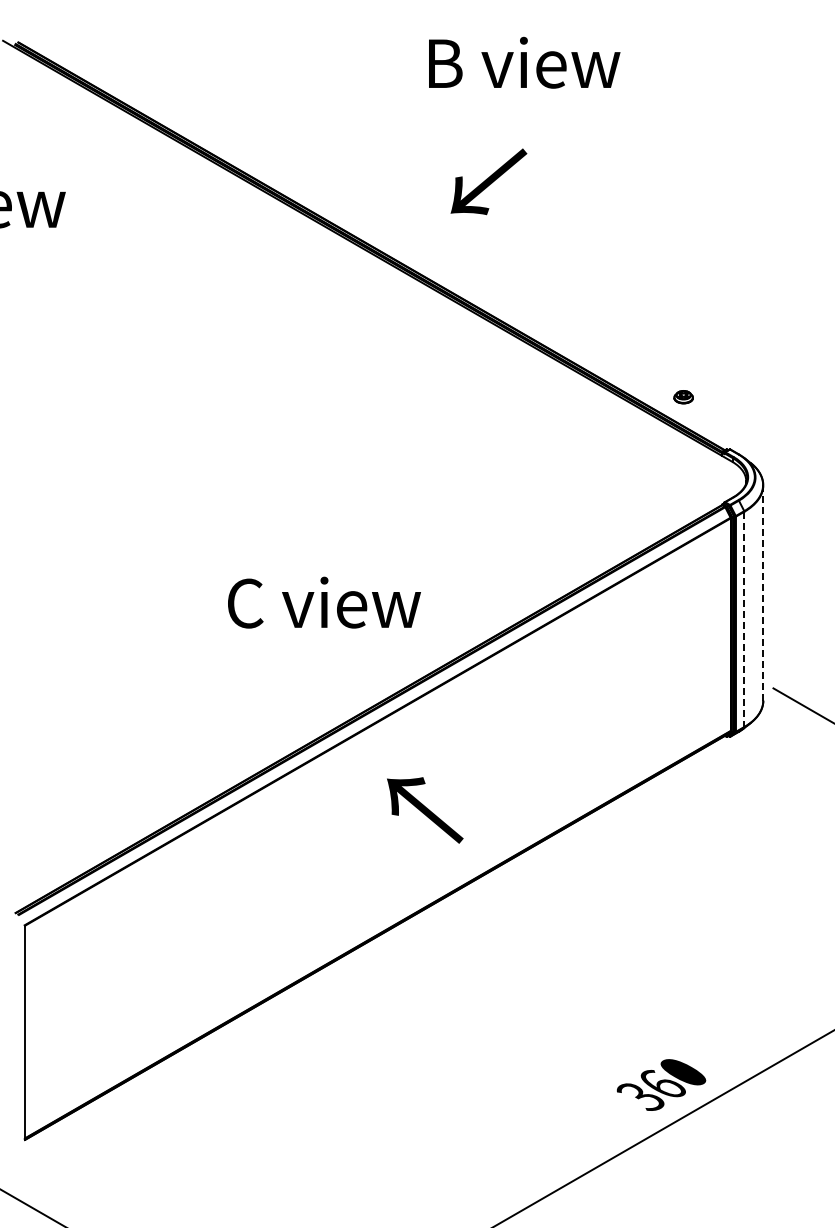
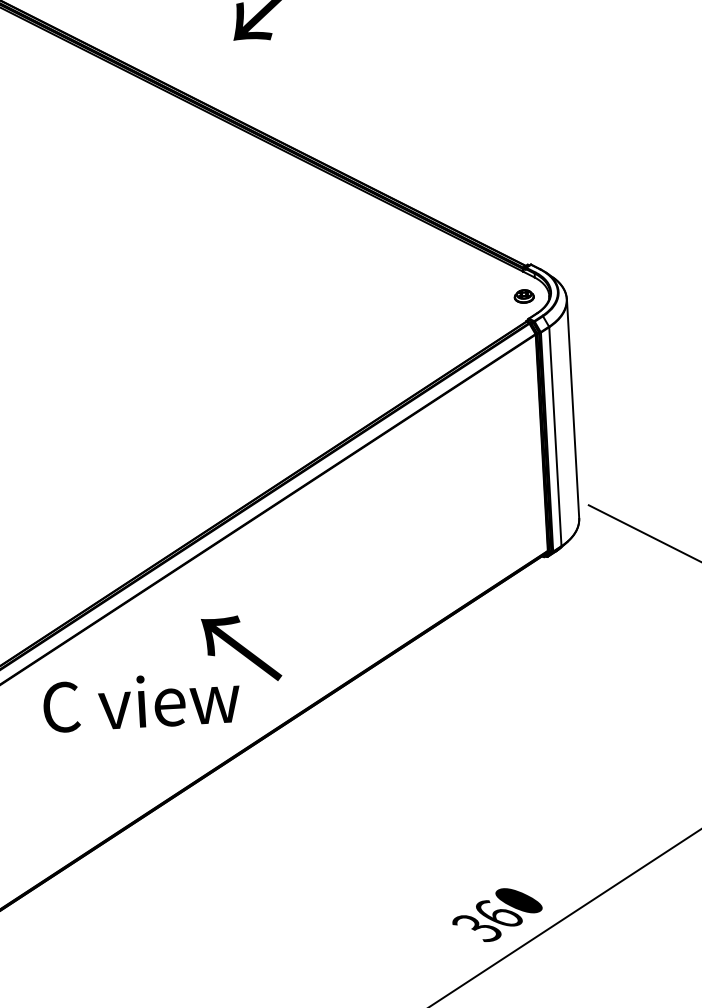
part: (683, 397) -> (524, 296), moved
line: (763, 593) -> (573, 409), dashed -> solid
text: (324, 602) -> (141, 701), moved
line: (744, 619) -> (555, 436), dashed -> solid

